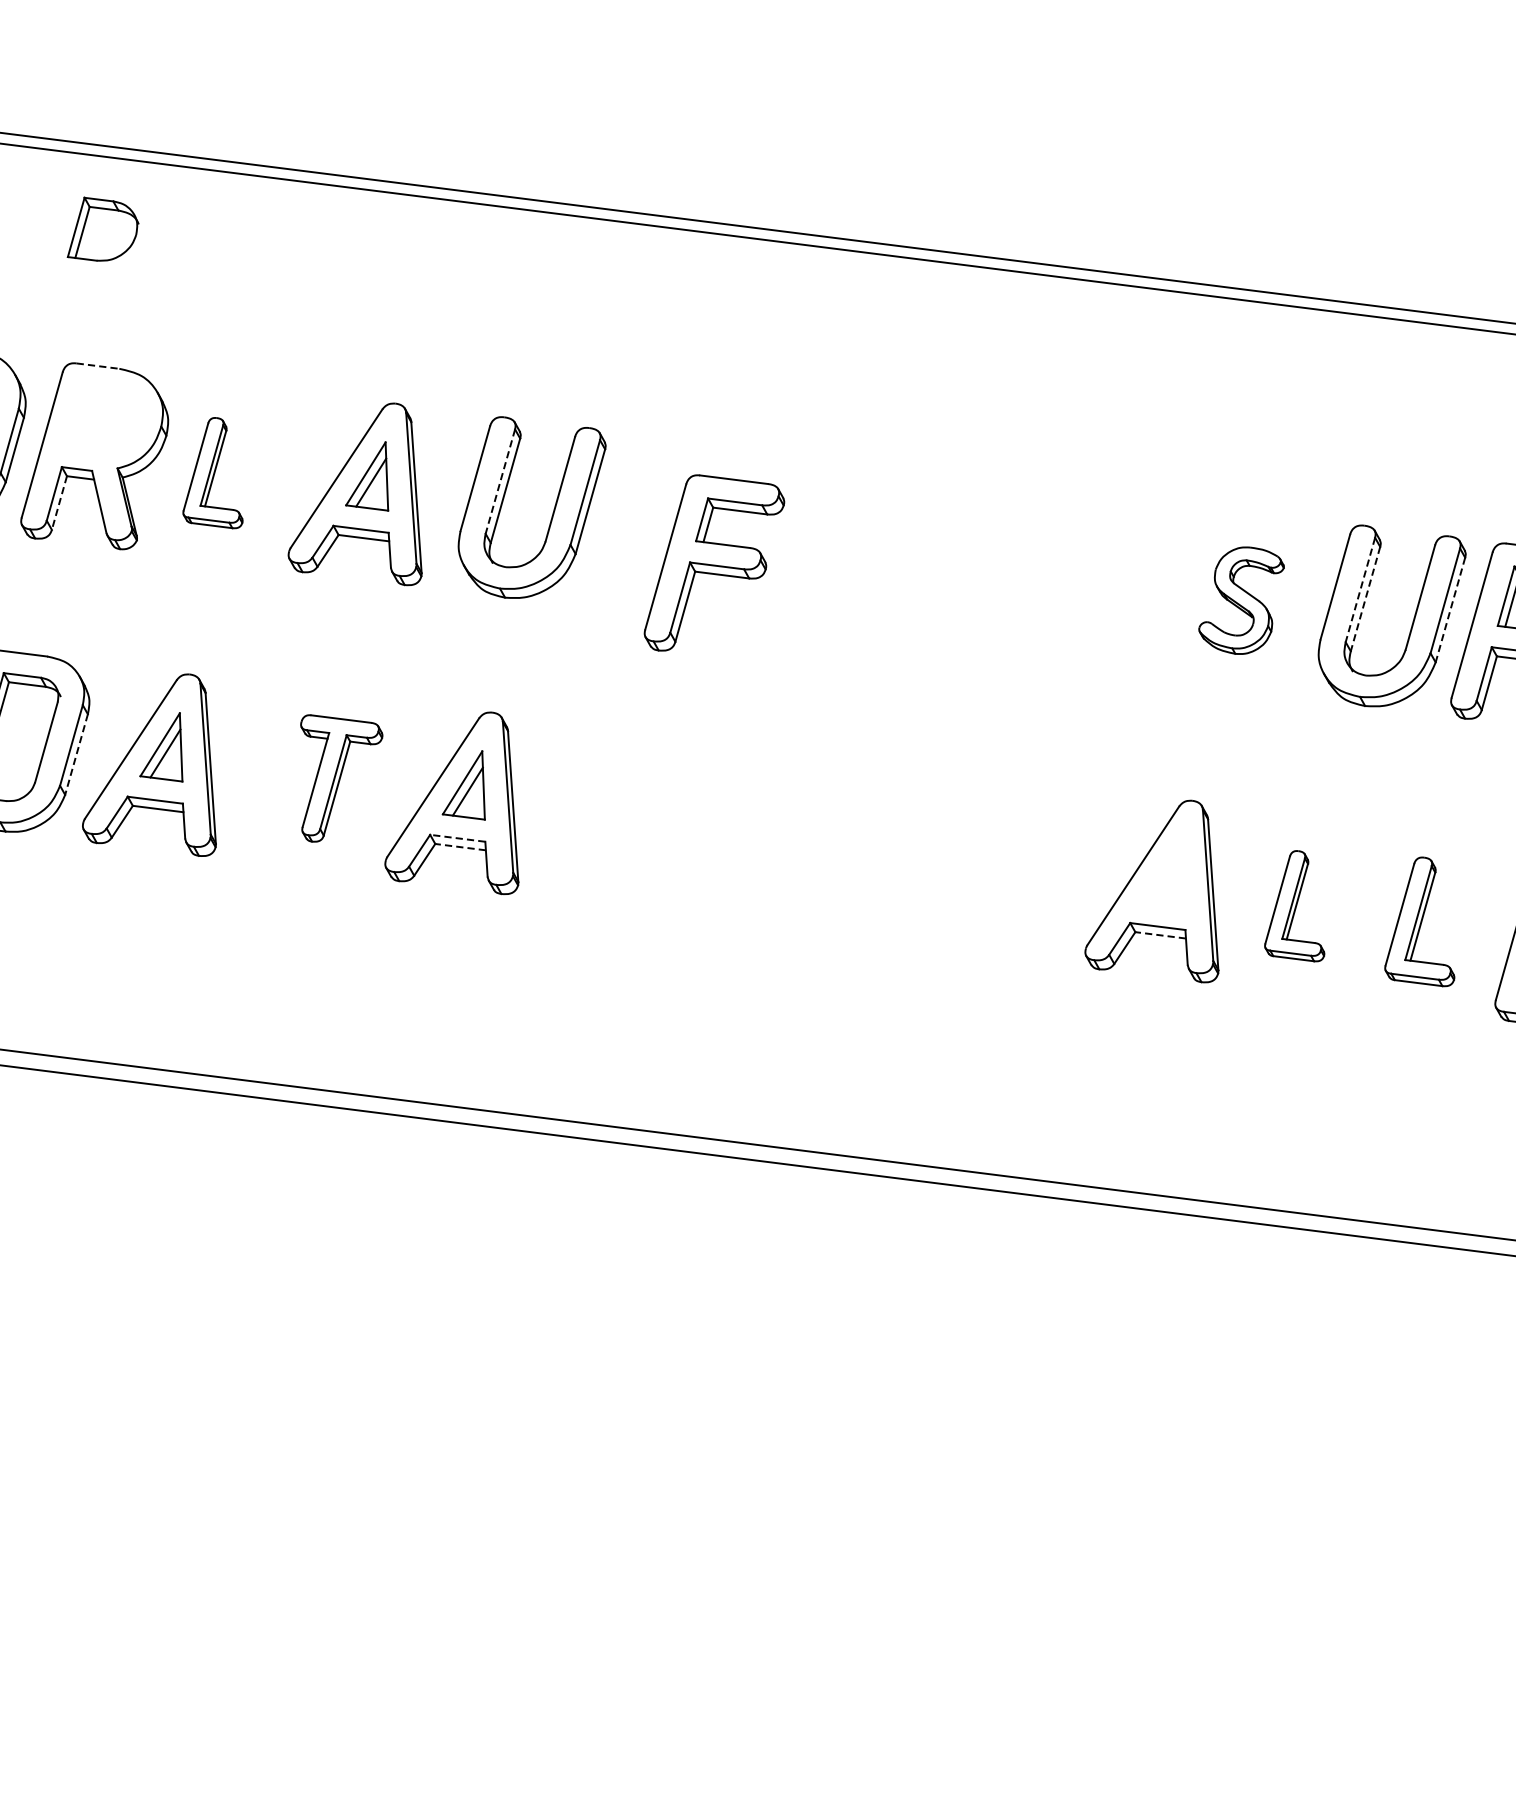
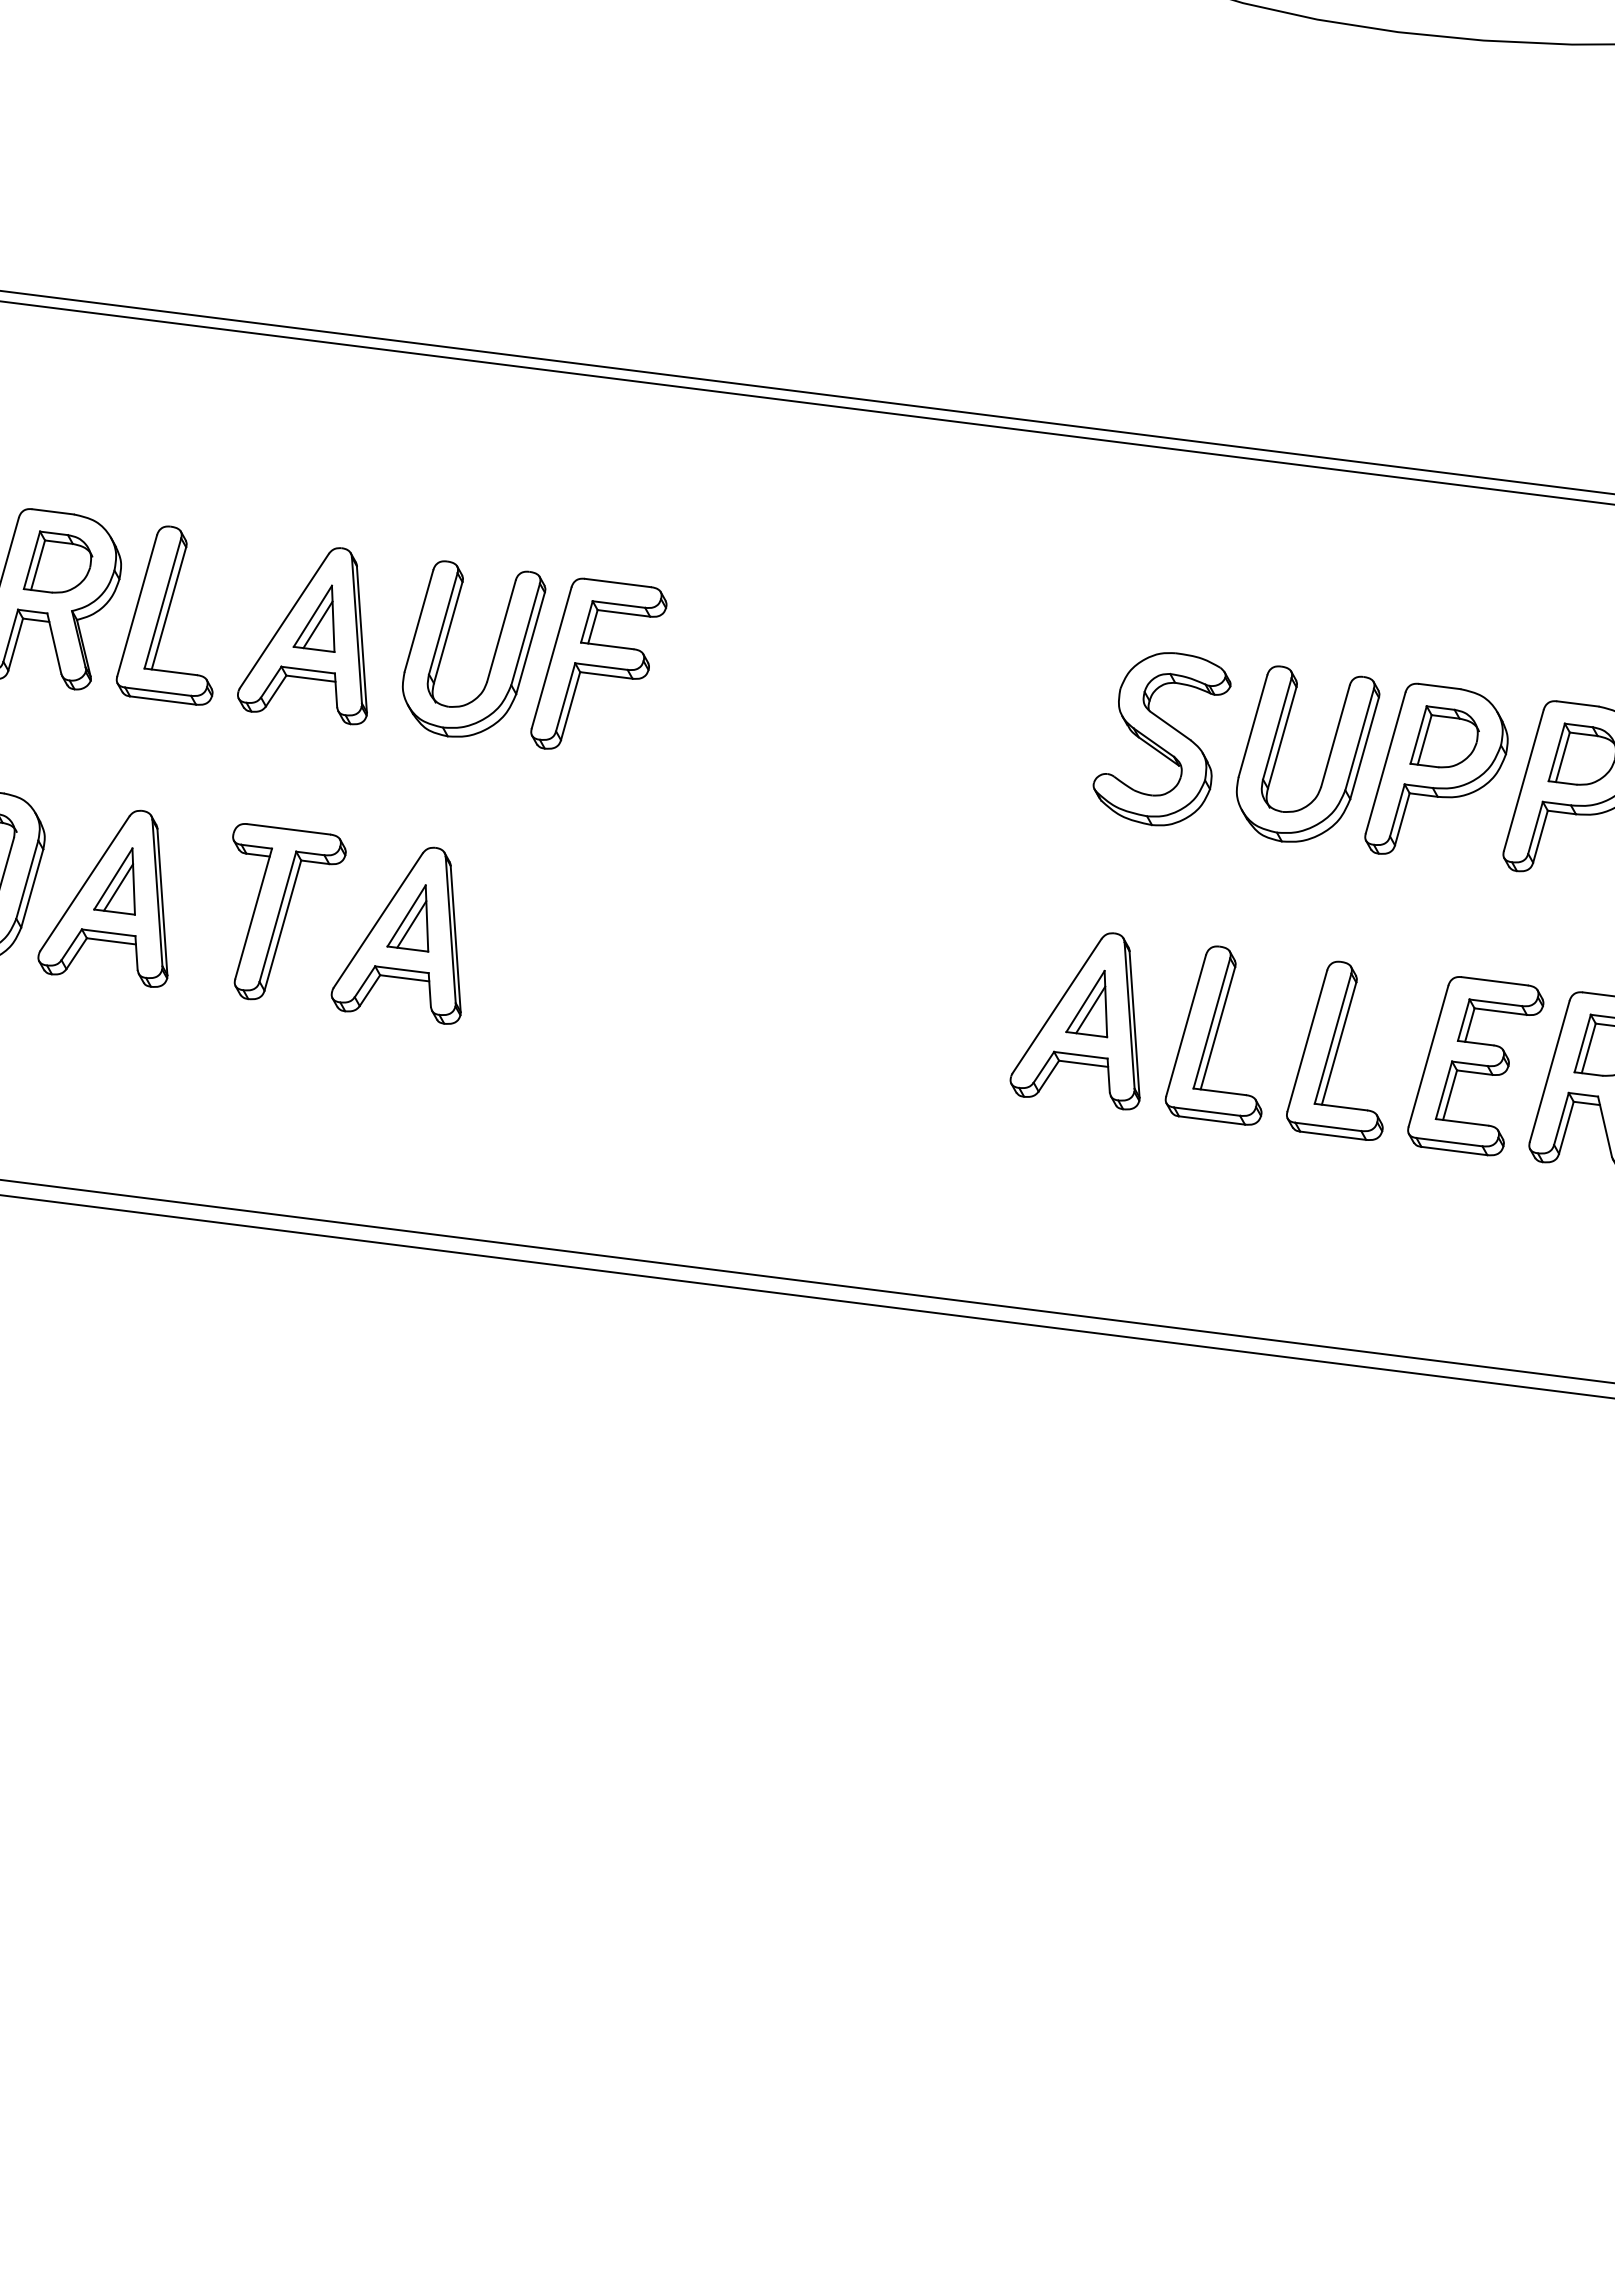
part: (102, 228) -> (57, 561), moved
line: (98, 365) -> (53, 511), dashed -> solid
part: (212, 473) -> (164, 615), size x1.67
line: (500, 481) -> (443, 623), dashed -> solid
line: (59, 503) -> (15, 645), dashed -> solid
part: (714, 562) -> (598, 663), moved
line: (1360, 589) -> (1277, 728), dashed -> solid
line: (1365, 598) -> (1282, 737), dashed -> solid
part: (1241, 600) -> (1161, 739), size x1.67
line: (1450, 610) -> (1364, 748), dashed -> solid
line: (76, 754) -> (32, 888), dashed -> solid
part: (341, 778) -> (289, 911), size x1.43
line: (457, 838) -> (401, 969), dashed -> solid
line: (460, 847) -> (404, 978), dashed -> solid
part: (1163, 873) -> (1086, 1003), added
part: (1294, 906) -> (1213, 1035), size x1.67
part: (1419, 921) -> (1334, 1050), size x1.43
line: (1160, 934) -> (1083, 1063), dashed -> solid

